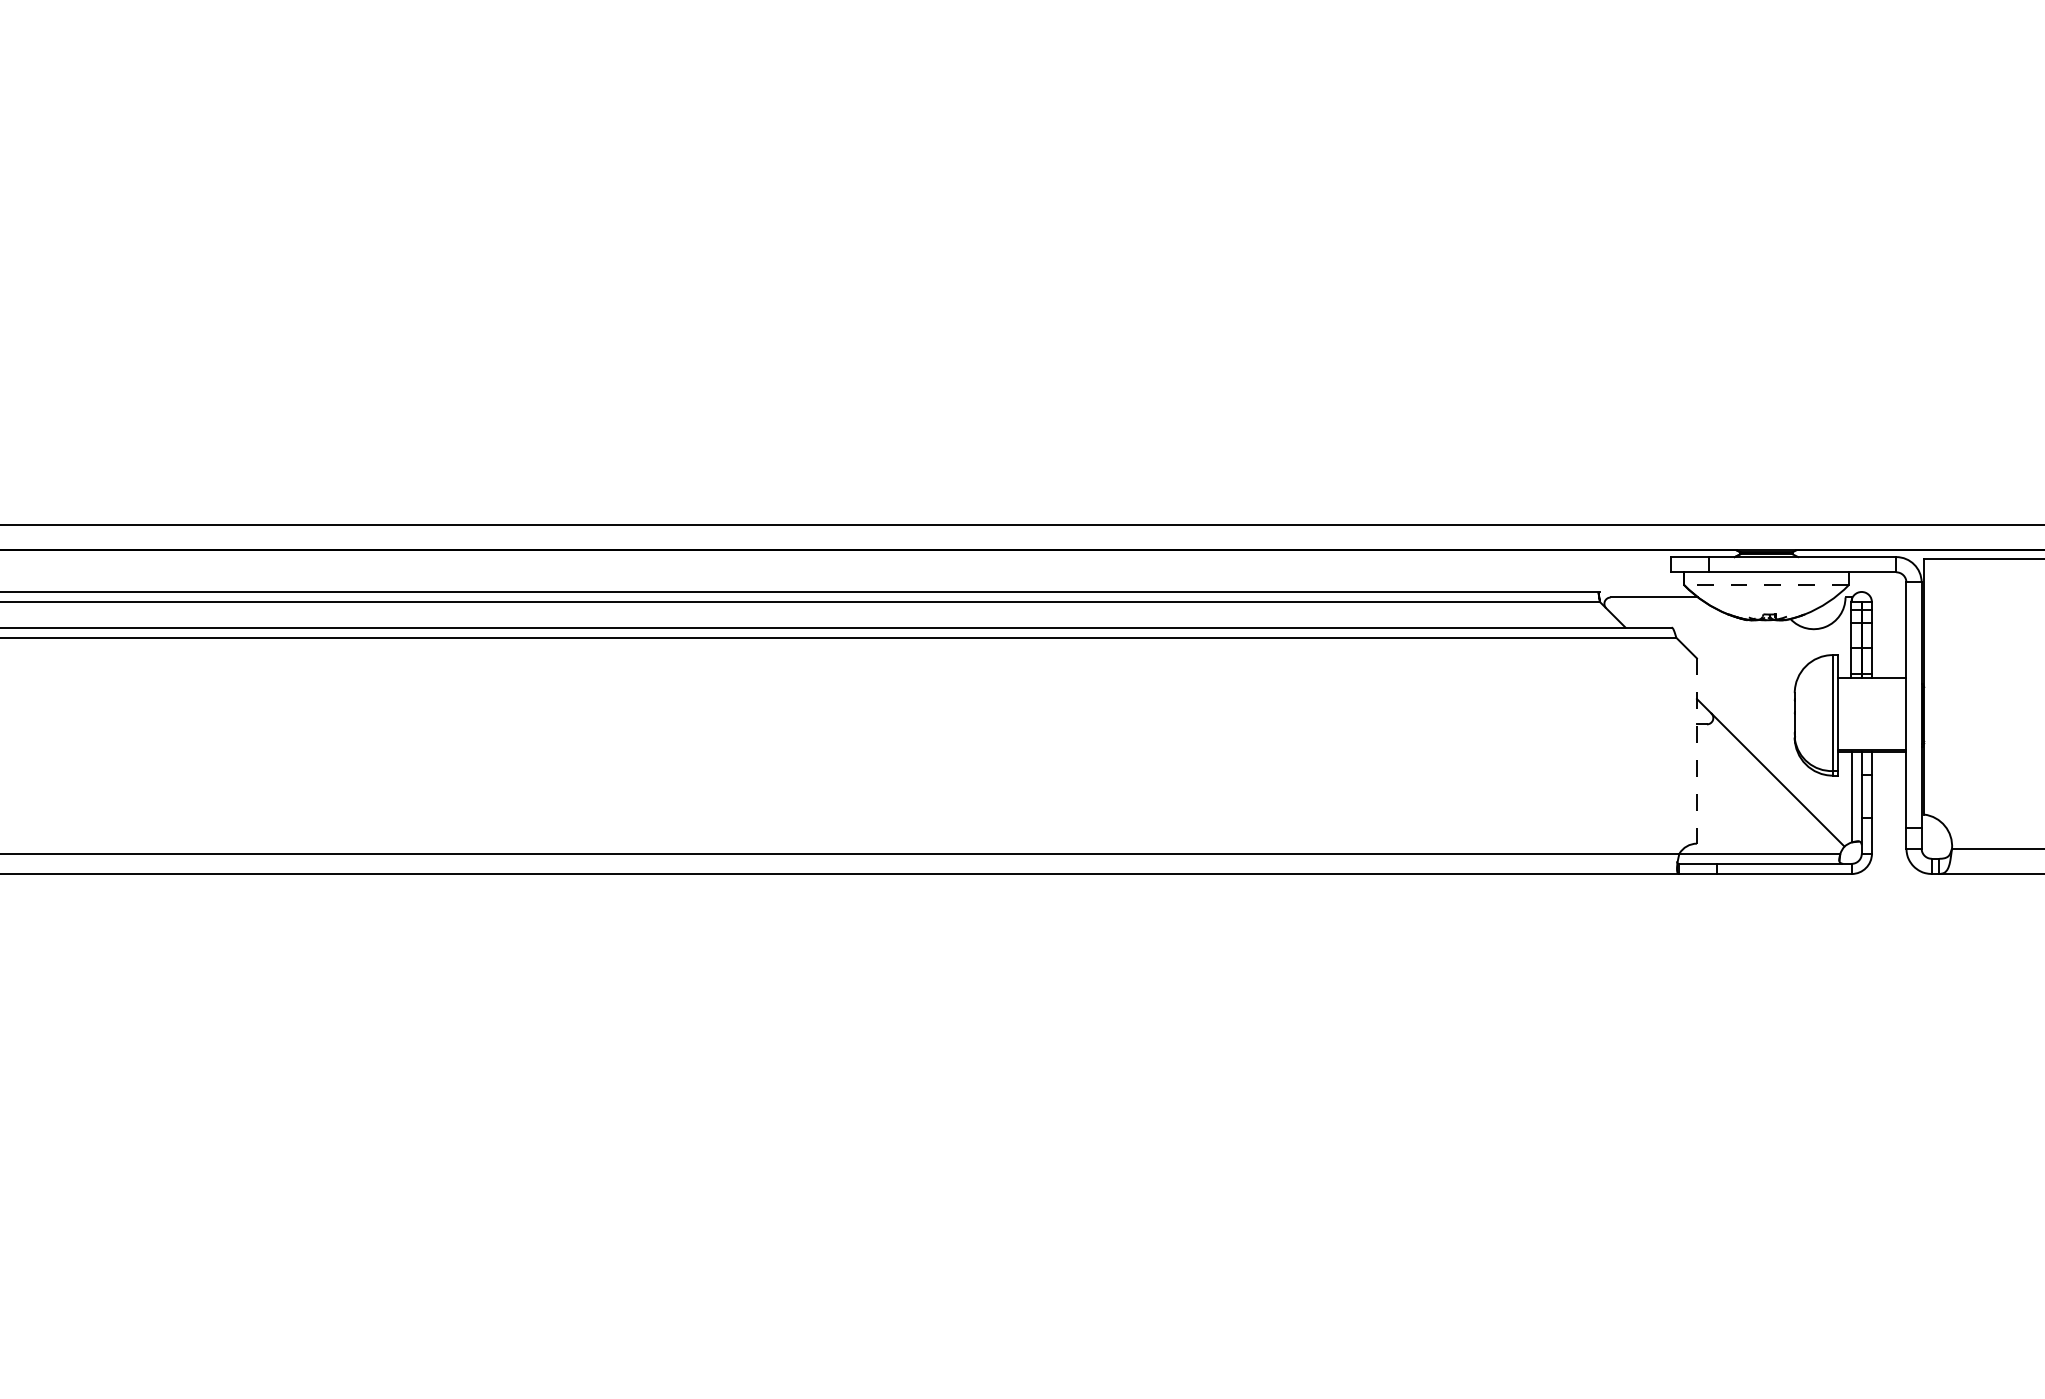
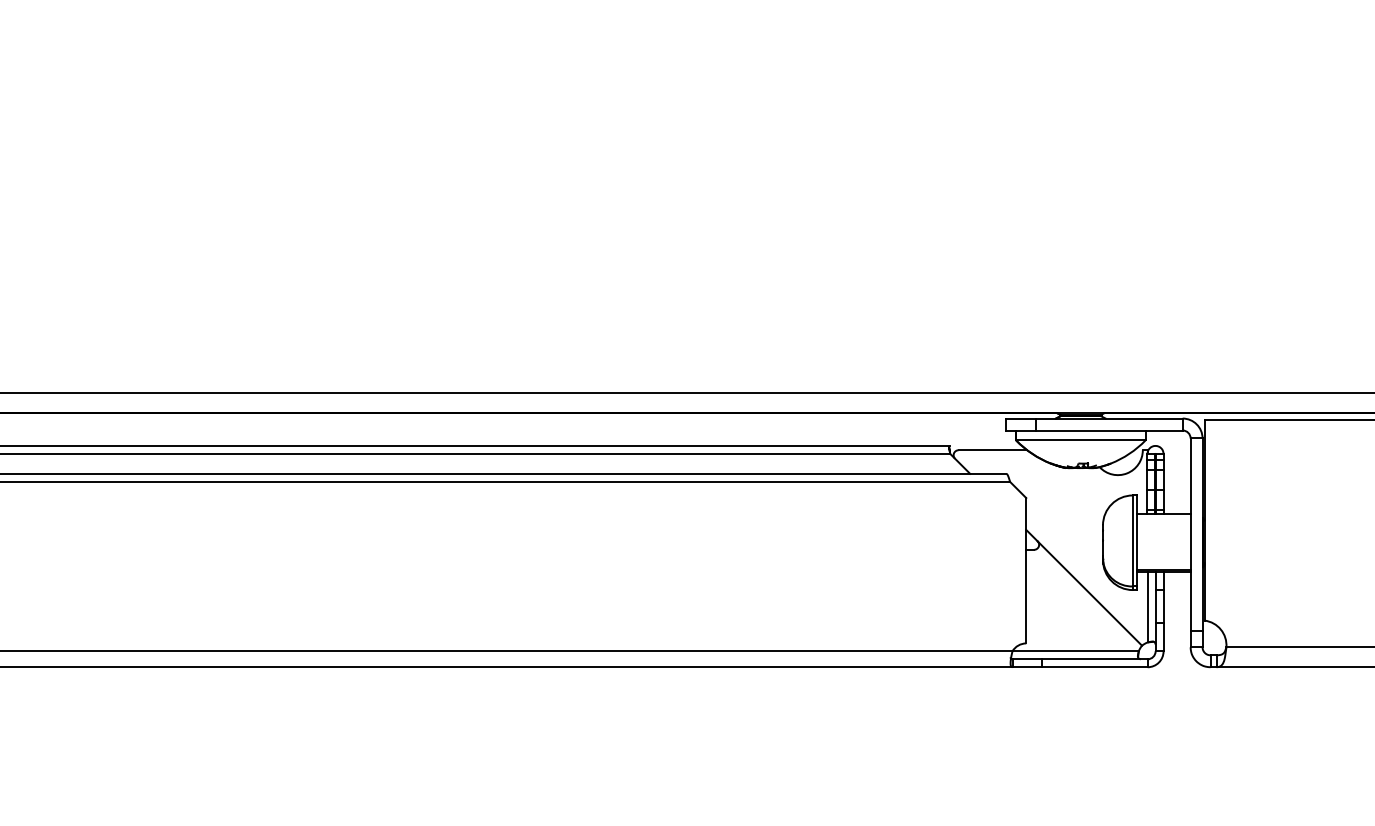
line: (1766, 585) -> (1080, 440), dashed -> solid
line: (1696, 751) -> (1025, 571), dashed -> solid

